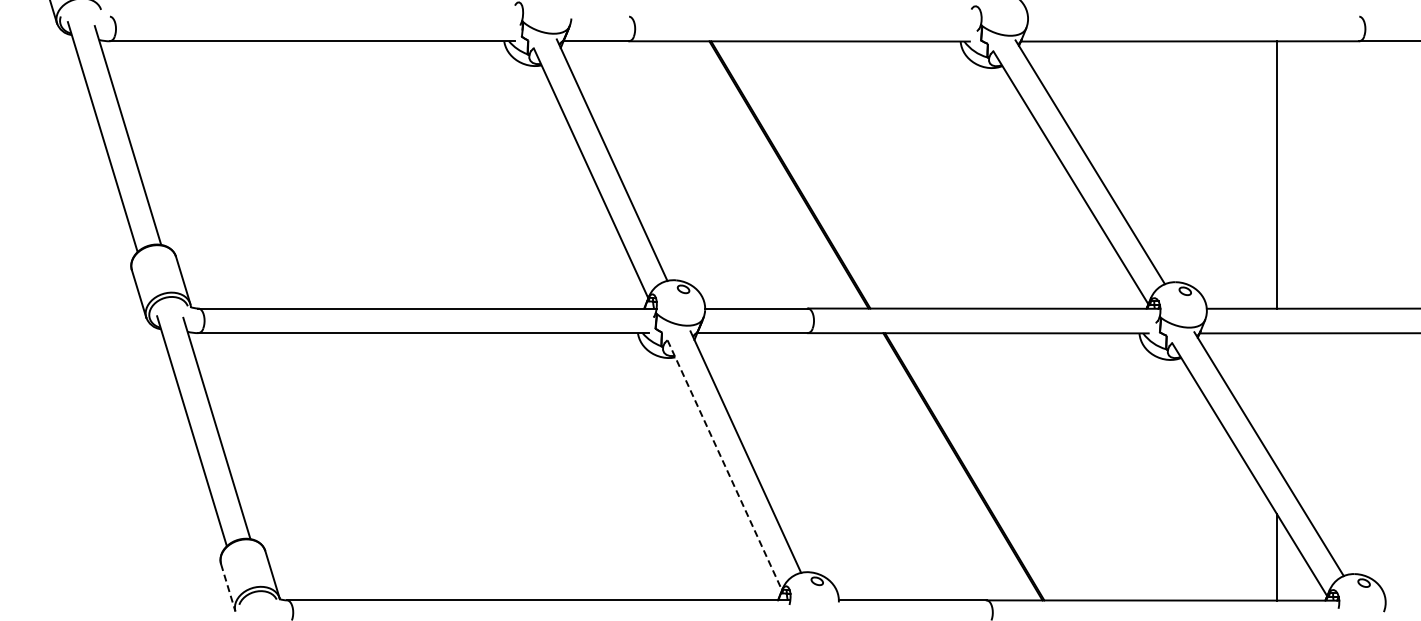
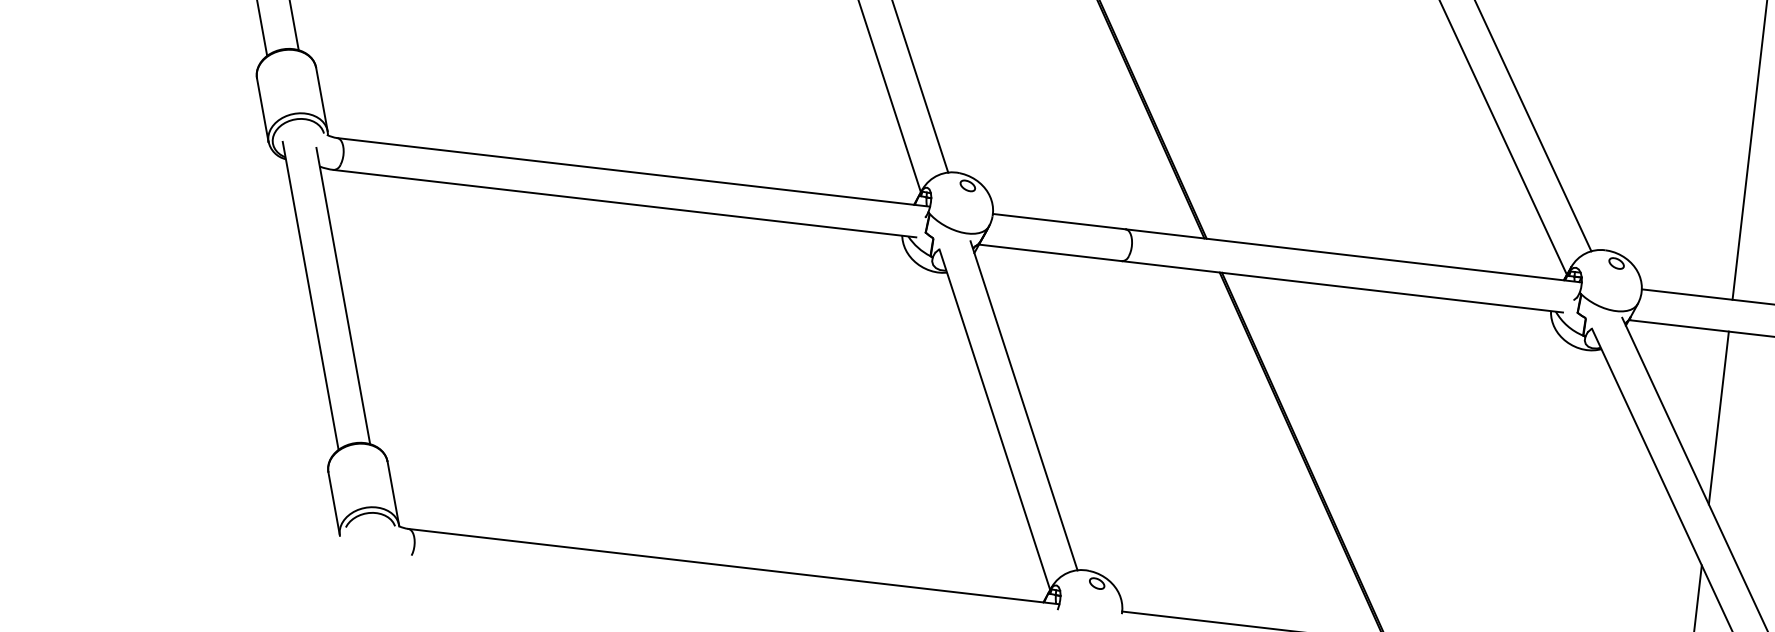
line: (1276, 399) -> (1718, 417), added
line: (725, 465) -> (995, 420), dashed -> solid
line: (228, 587) -> (334, 503), dashed -> solid

